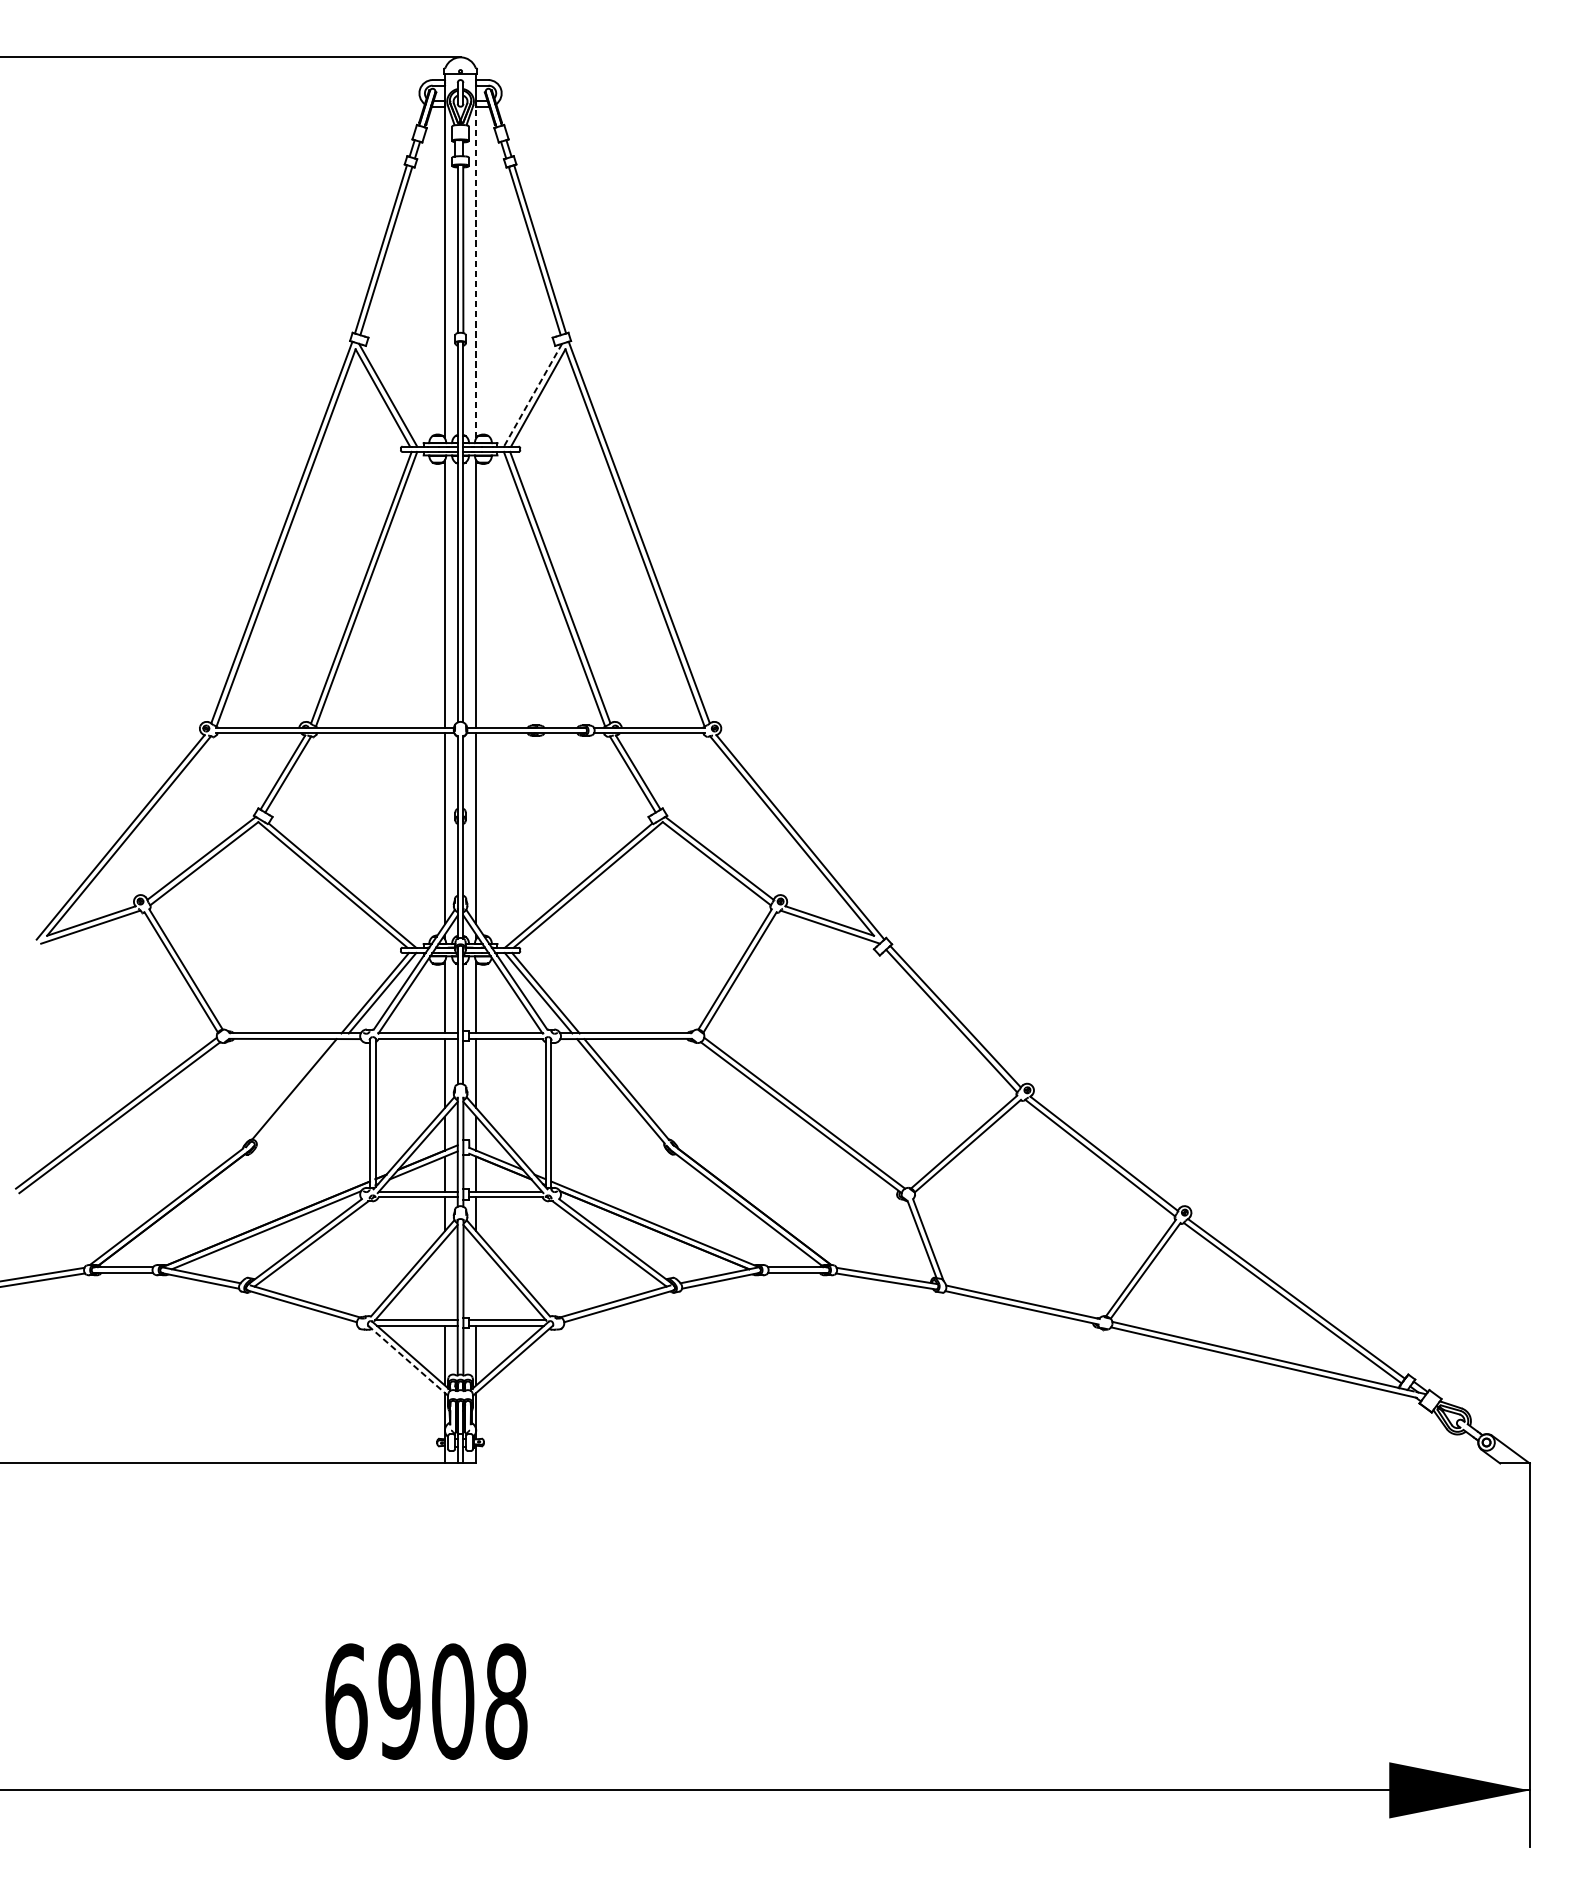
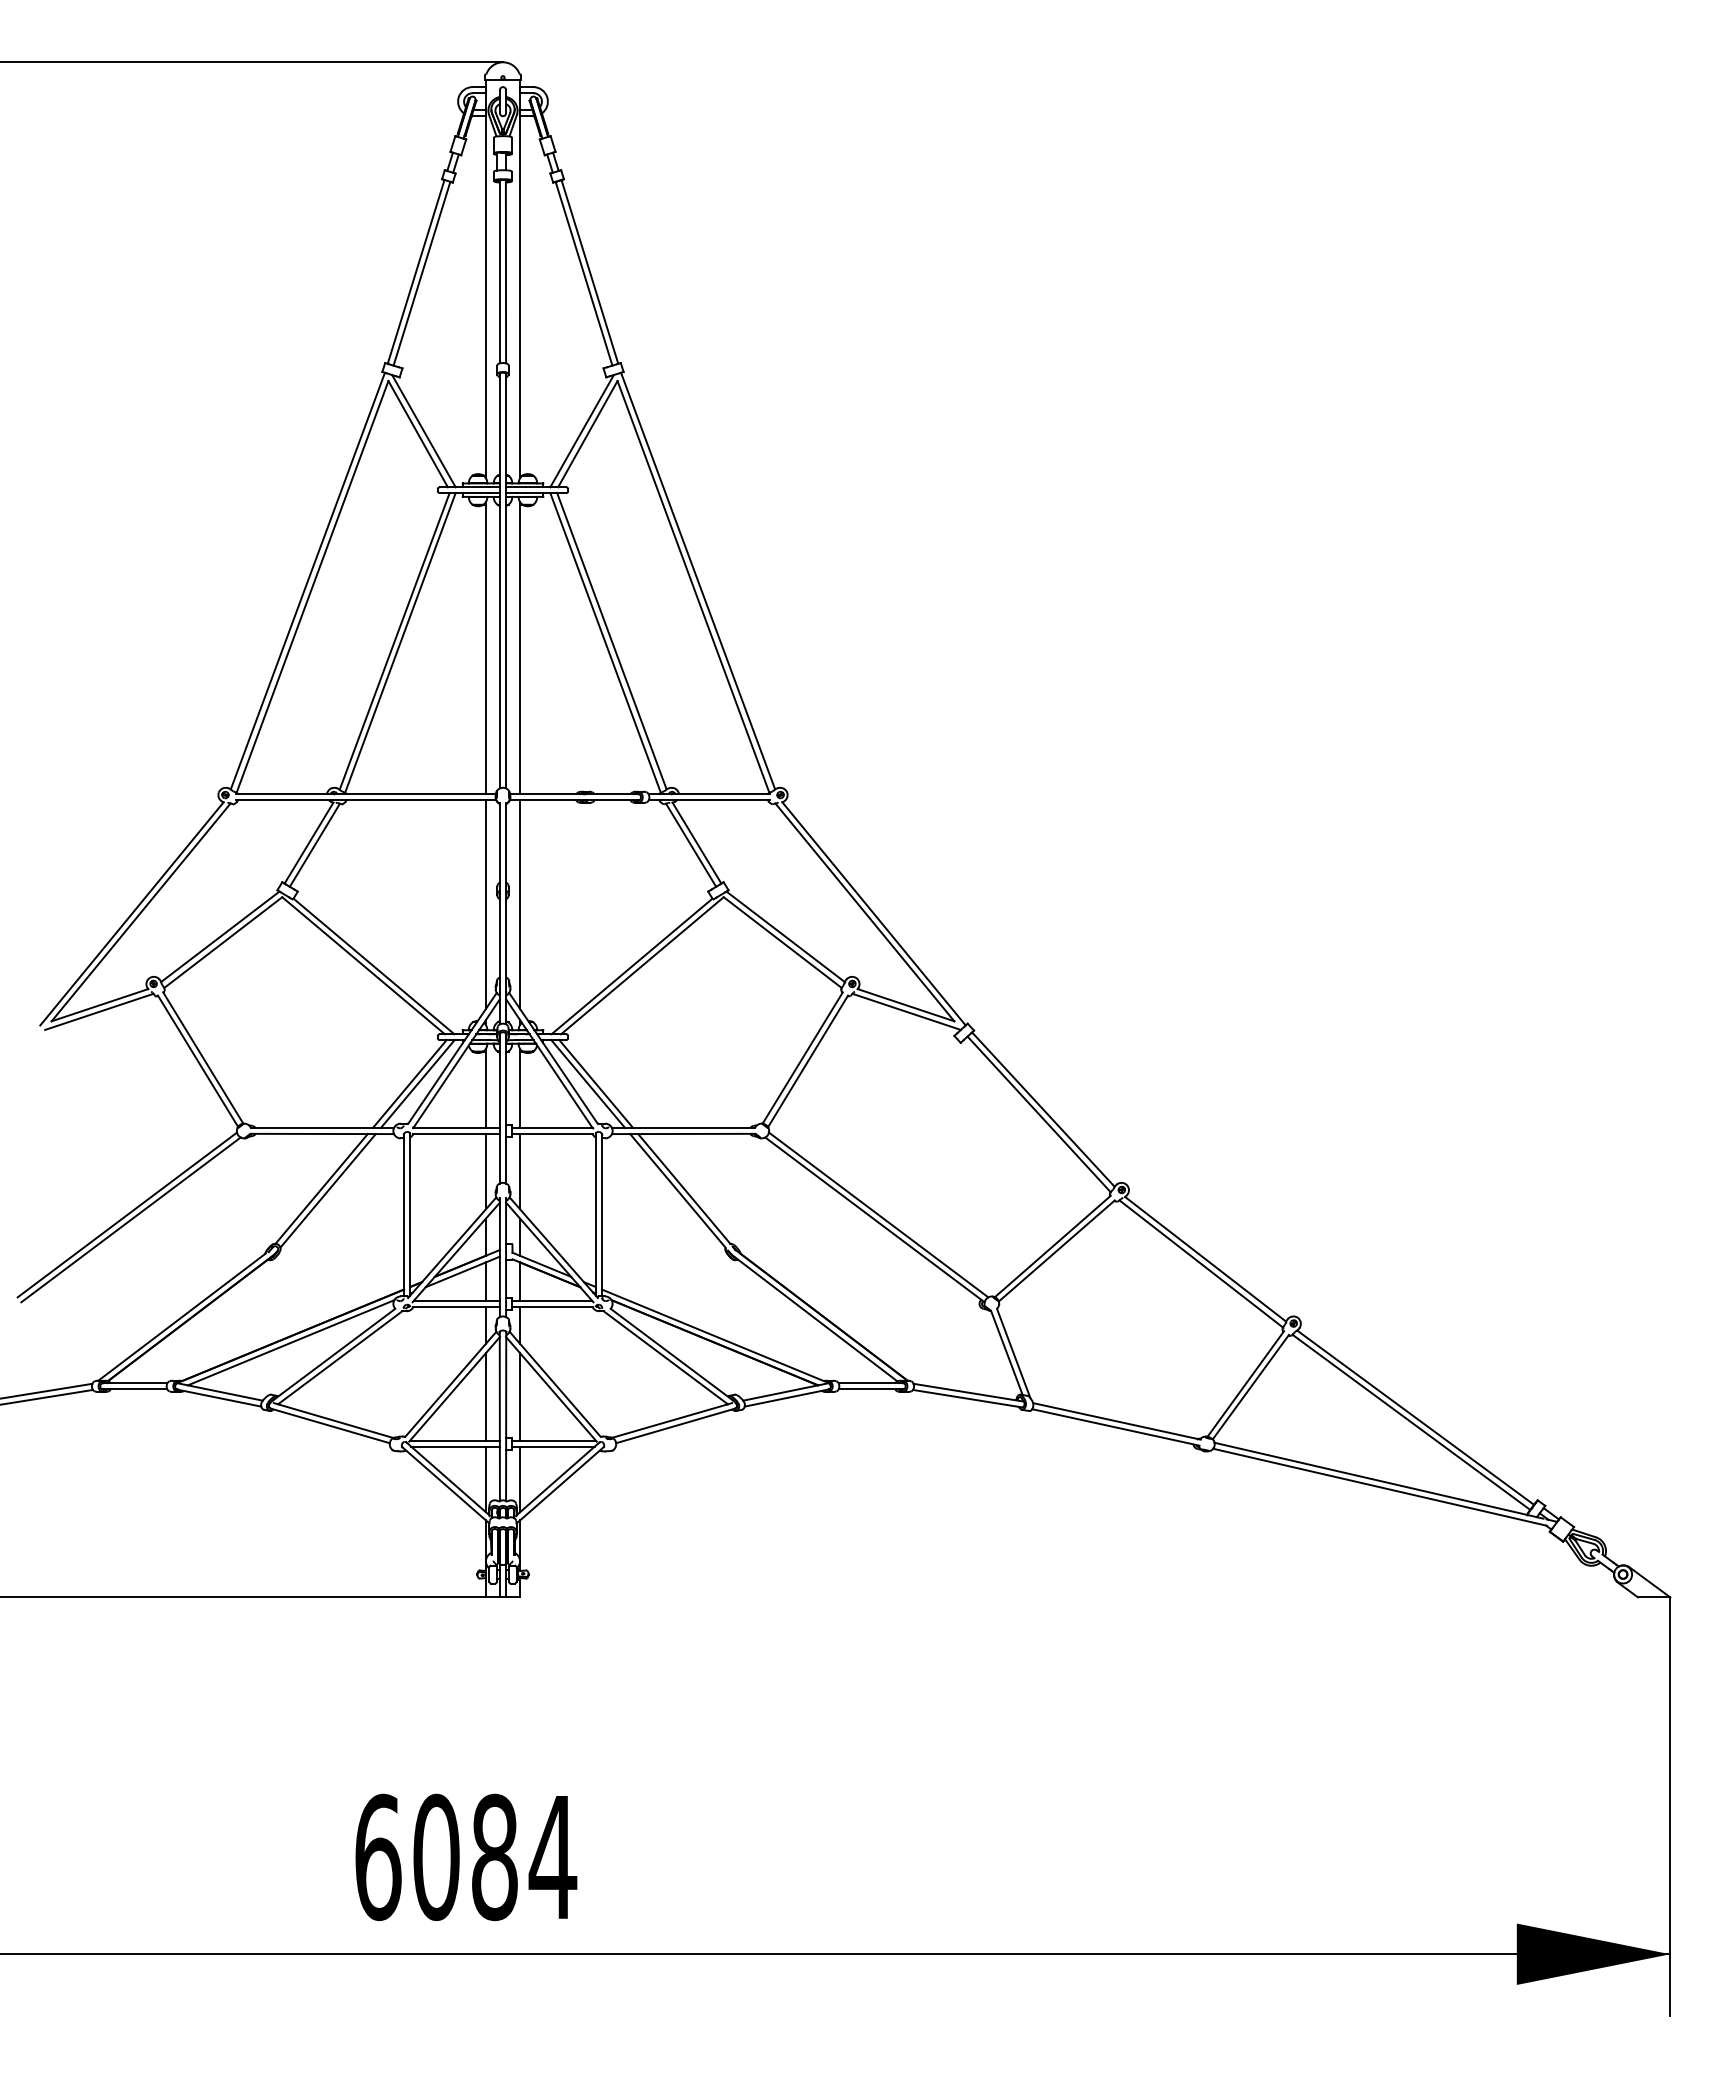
line: (476, 271) -> (520, 296), dashed -> solid
line: (533, 395) -> (582, 431), dashed -> solid
line: (299, 1090) -> (327, 1190), added
line: (444, 1279) -> (485, 1396), added
line: (476, 1279) -> (520, 1396), added
line: (407, 1360) -> (445, 1485), dashed -> solid
text: (453, 1701) -> (495, 1857), 6908 -> 6084

